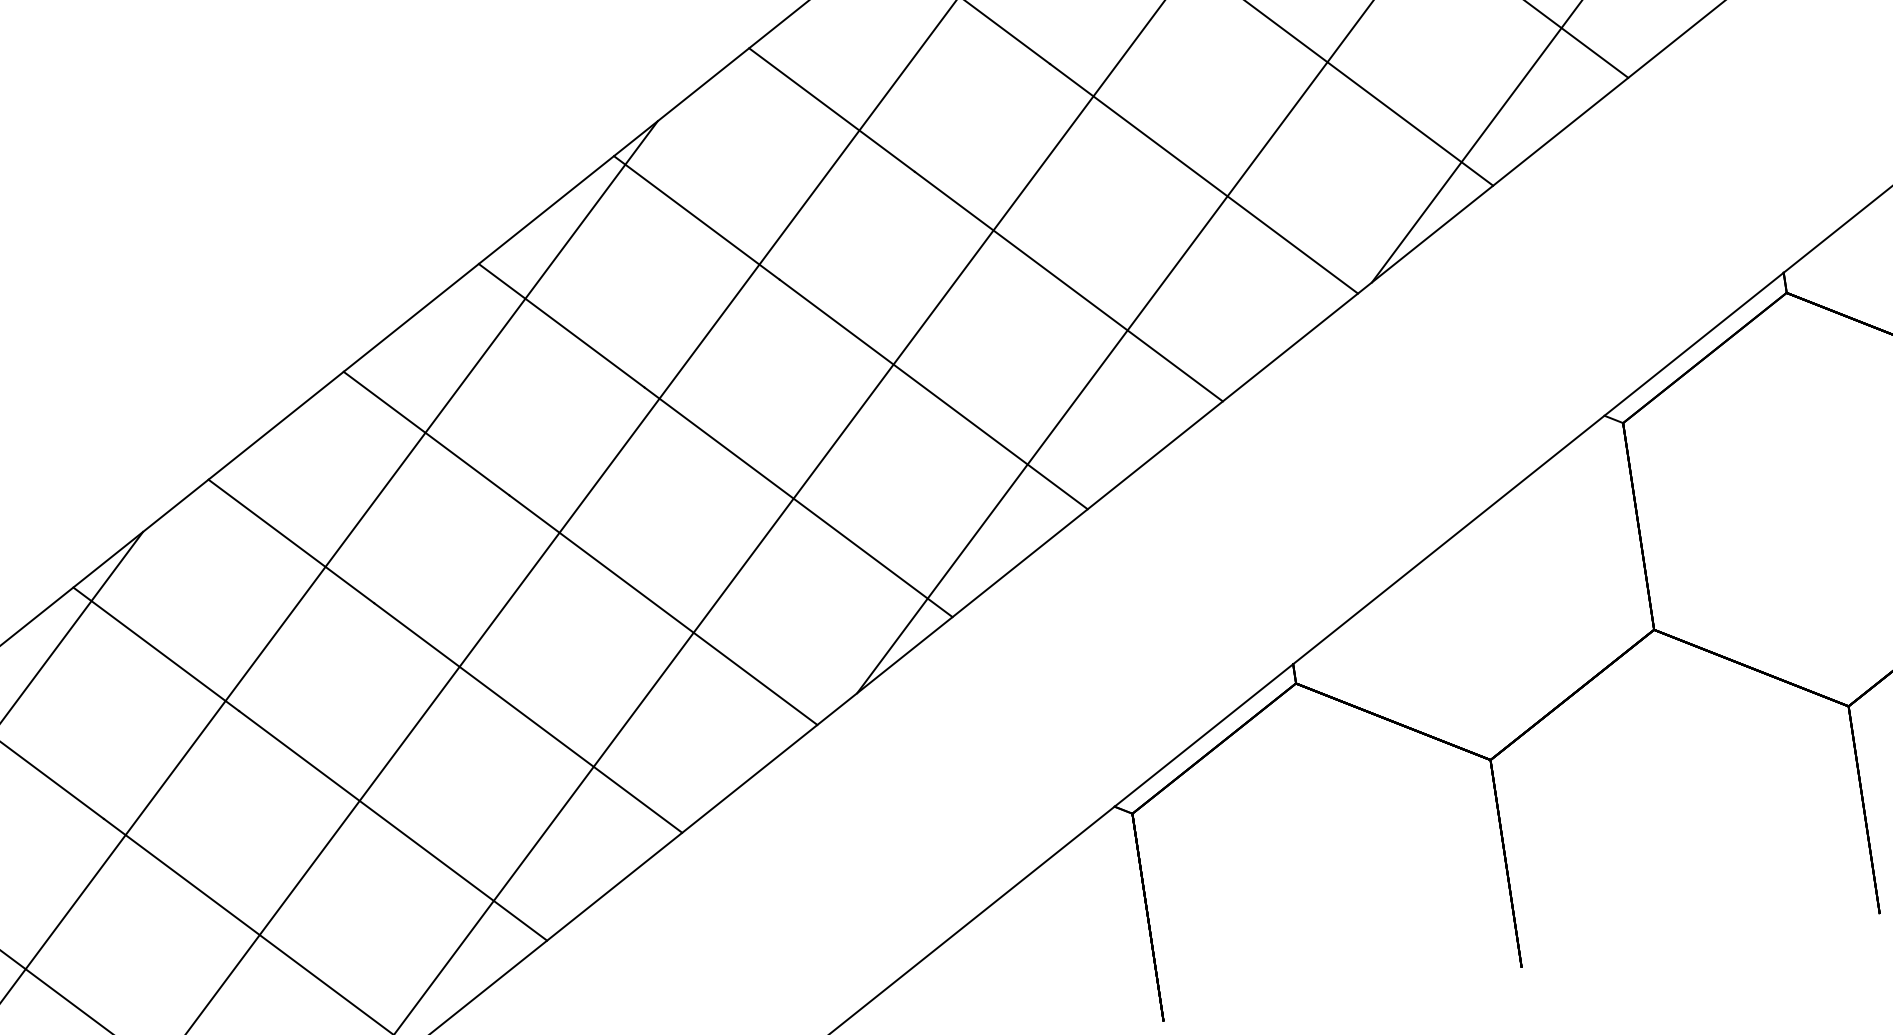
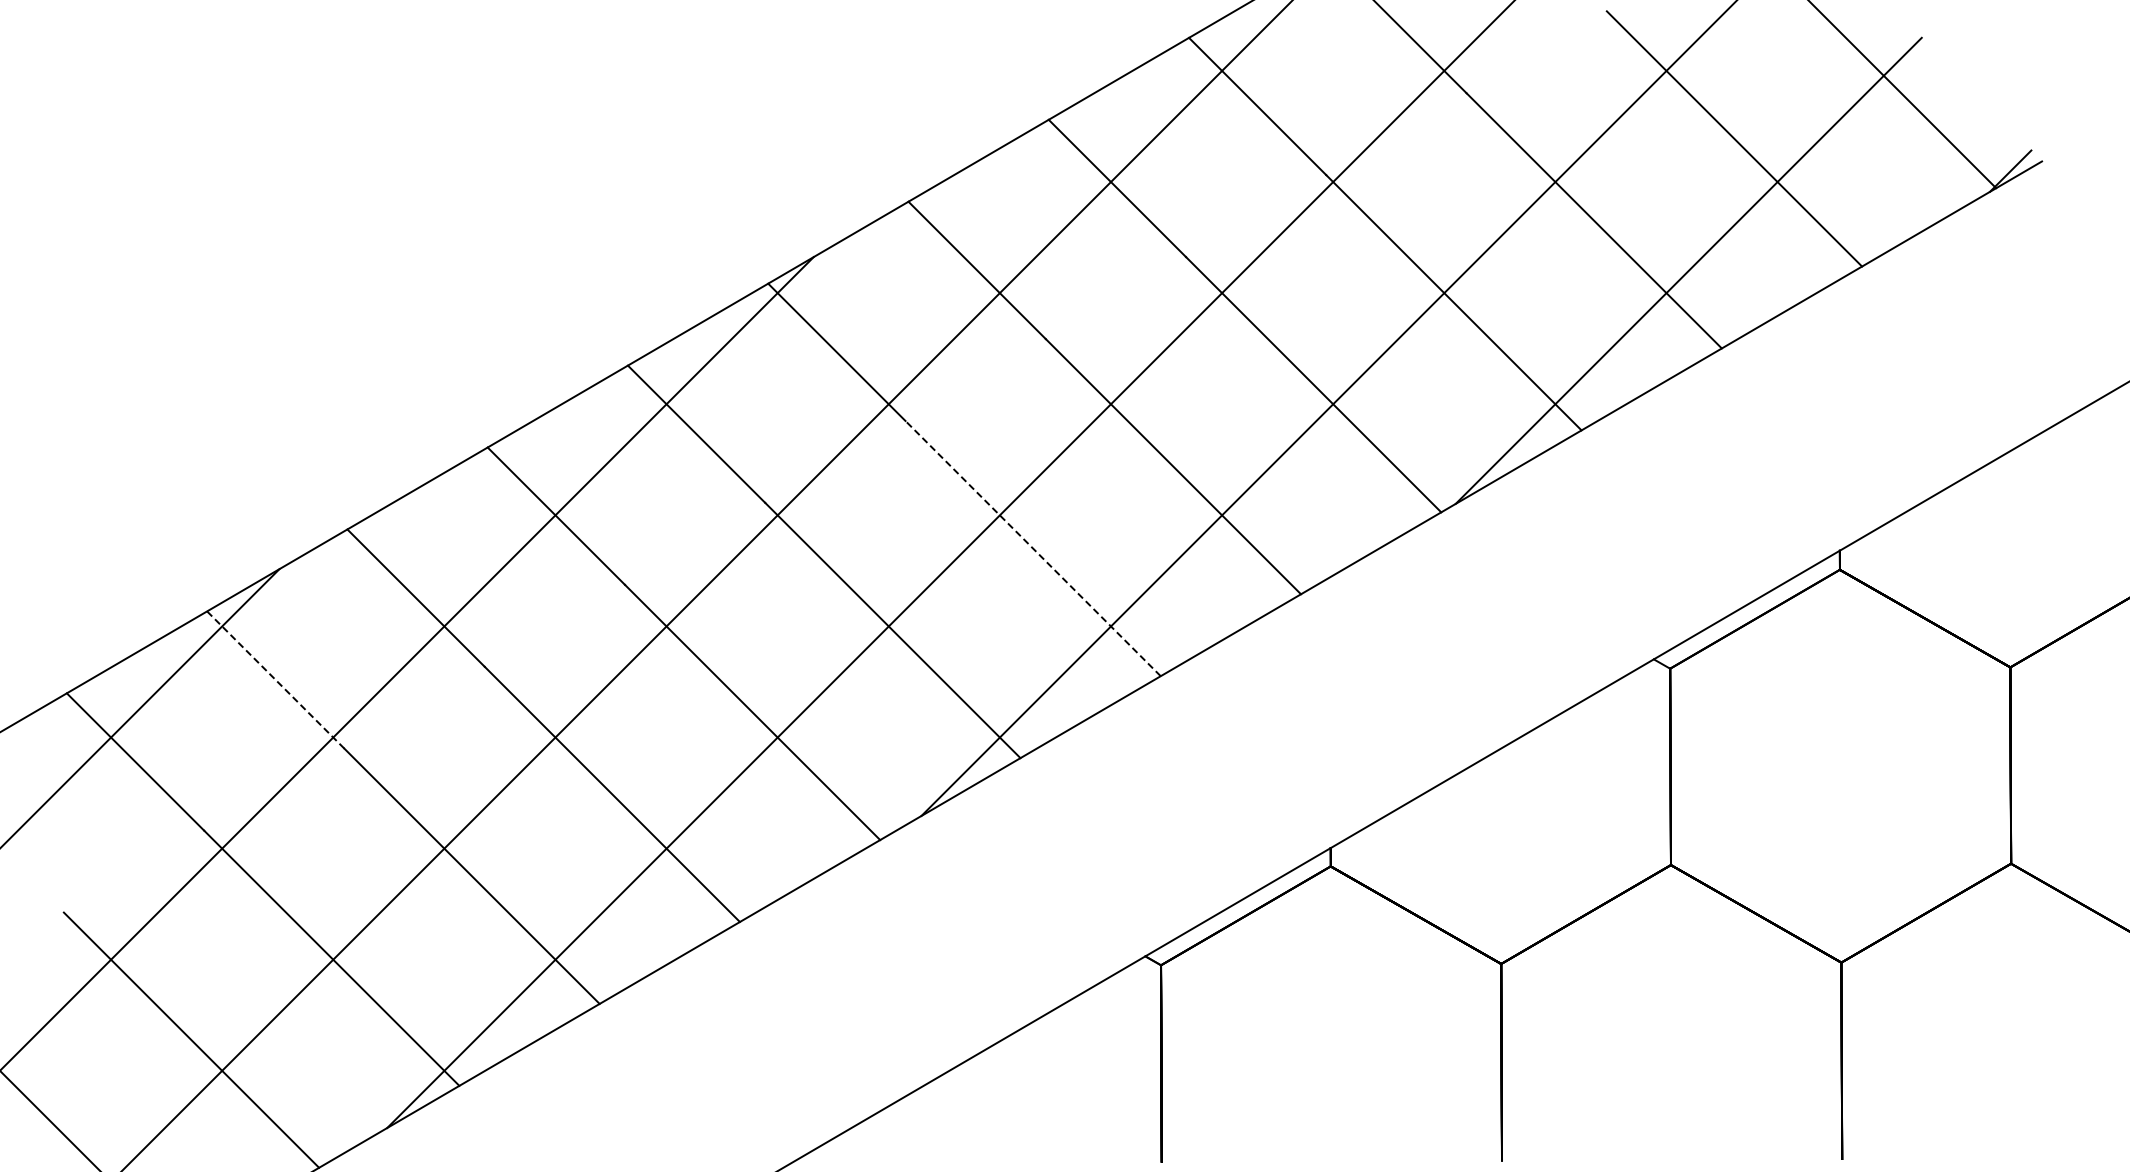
line: (933, 394) -> (1032, 548), solid -> dashed
line: (155, 648) -> (275, 679), solid -> dashed

